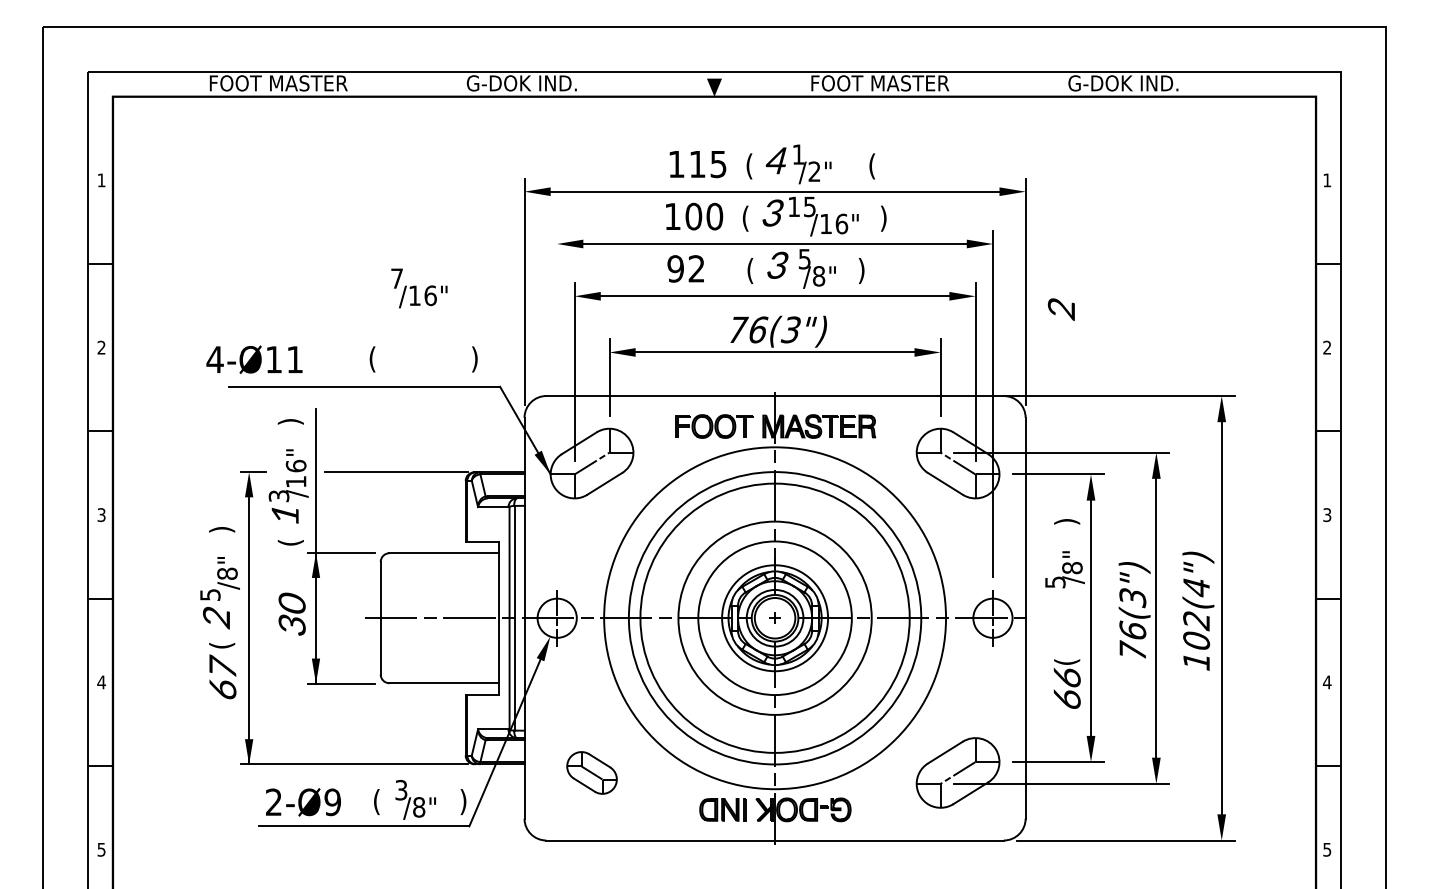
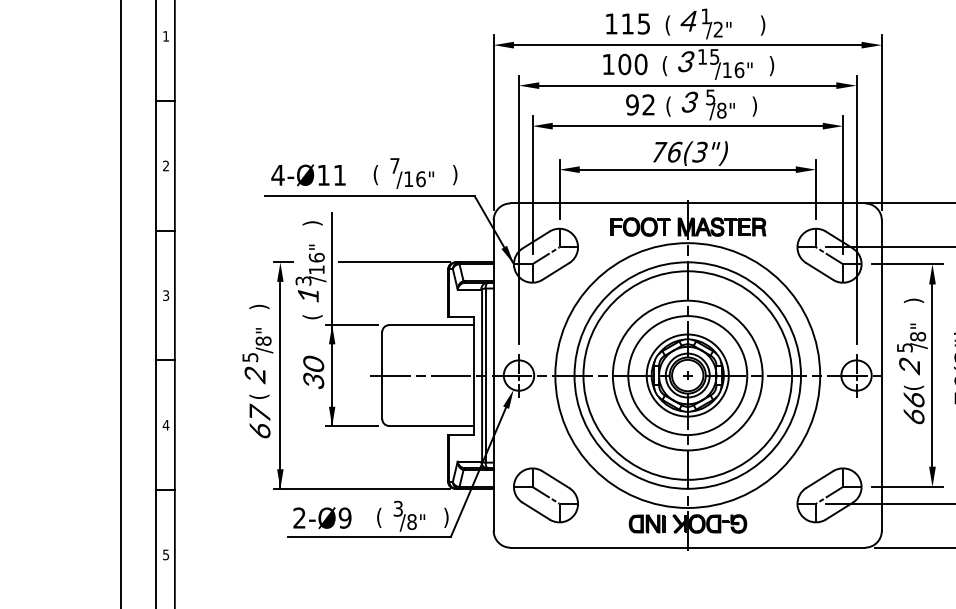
text: (872, 166) -> (763, 25), ( -> )
text: (685, 268) -> (640, 104), moved
text: (419, 288) -> (412, 173), moved
text: (1060, 309) -> (908, 366), moved
text: (254, 359) -> (308, 175), moved
line: (557, 403) -> (519, 209), added
text: (1066, 683) -> (913, 404), moved
part: (591, 772) -> (545, 495), size x1.67

